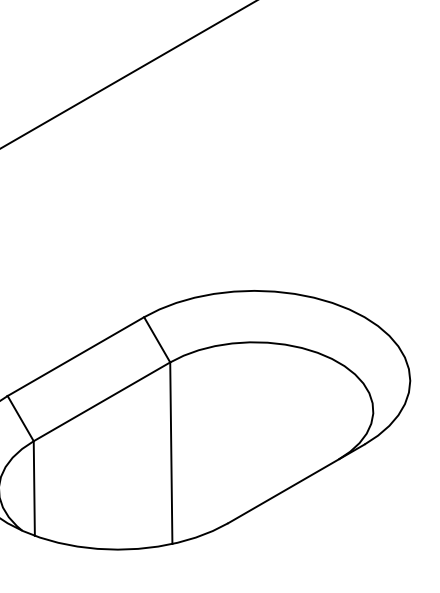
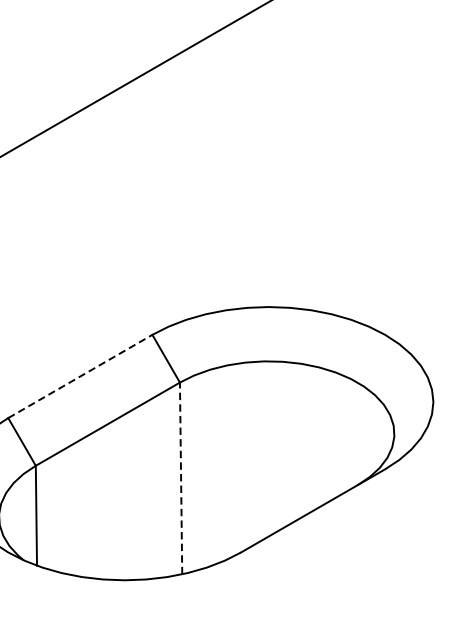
line: (75, 356) -> (79, 376), solid -> dashed
line: (171, 453) -> (181, 478), solid -> dashed

